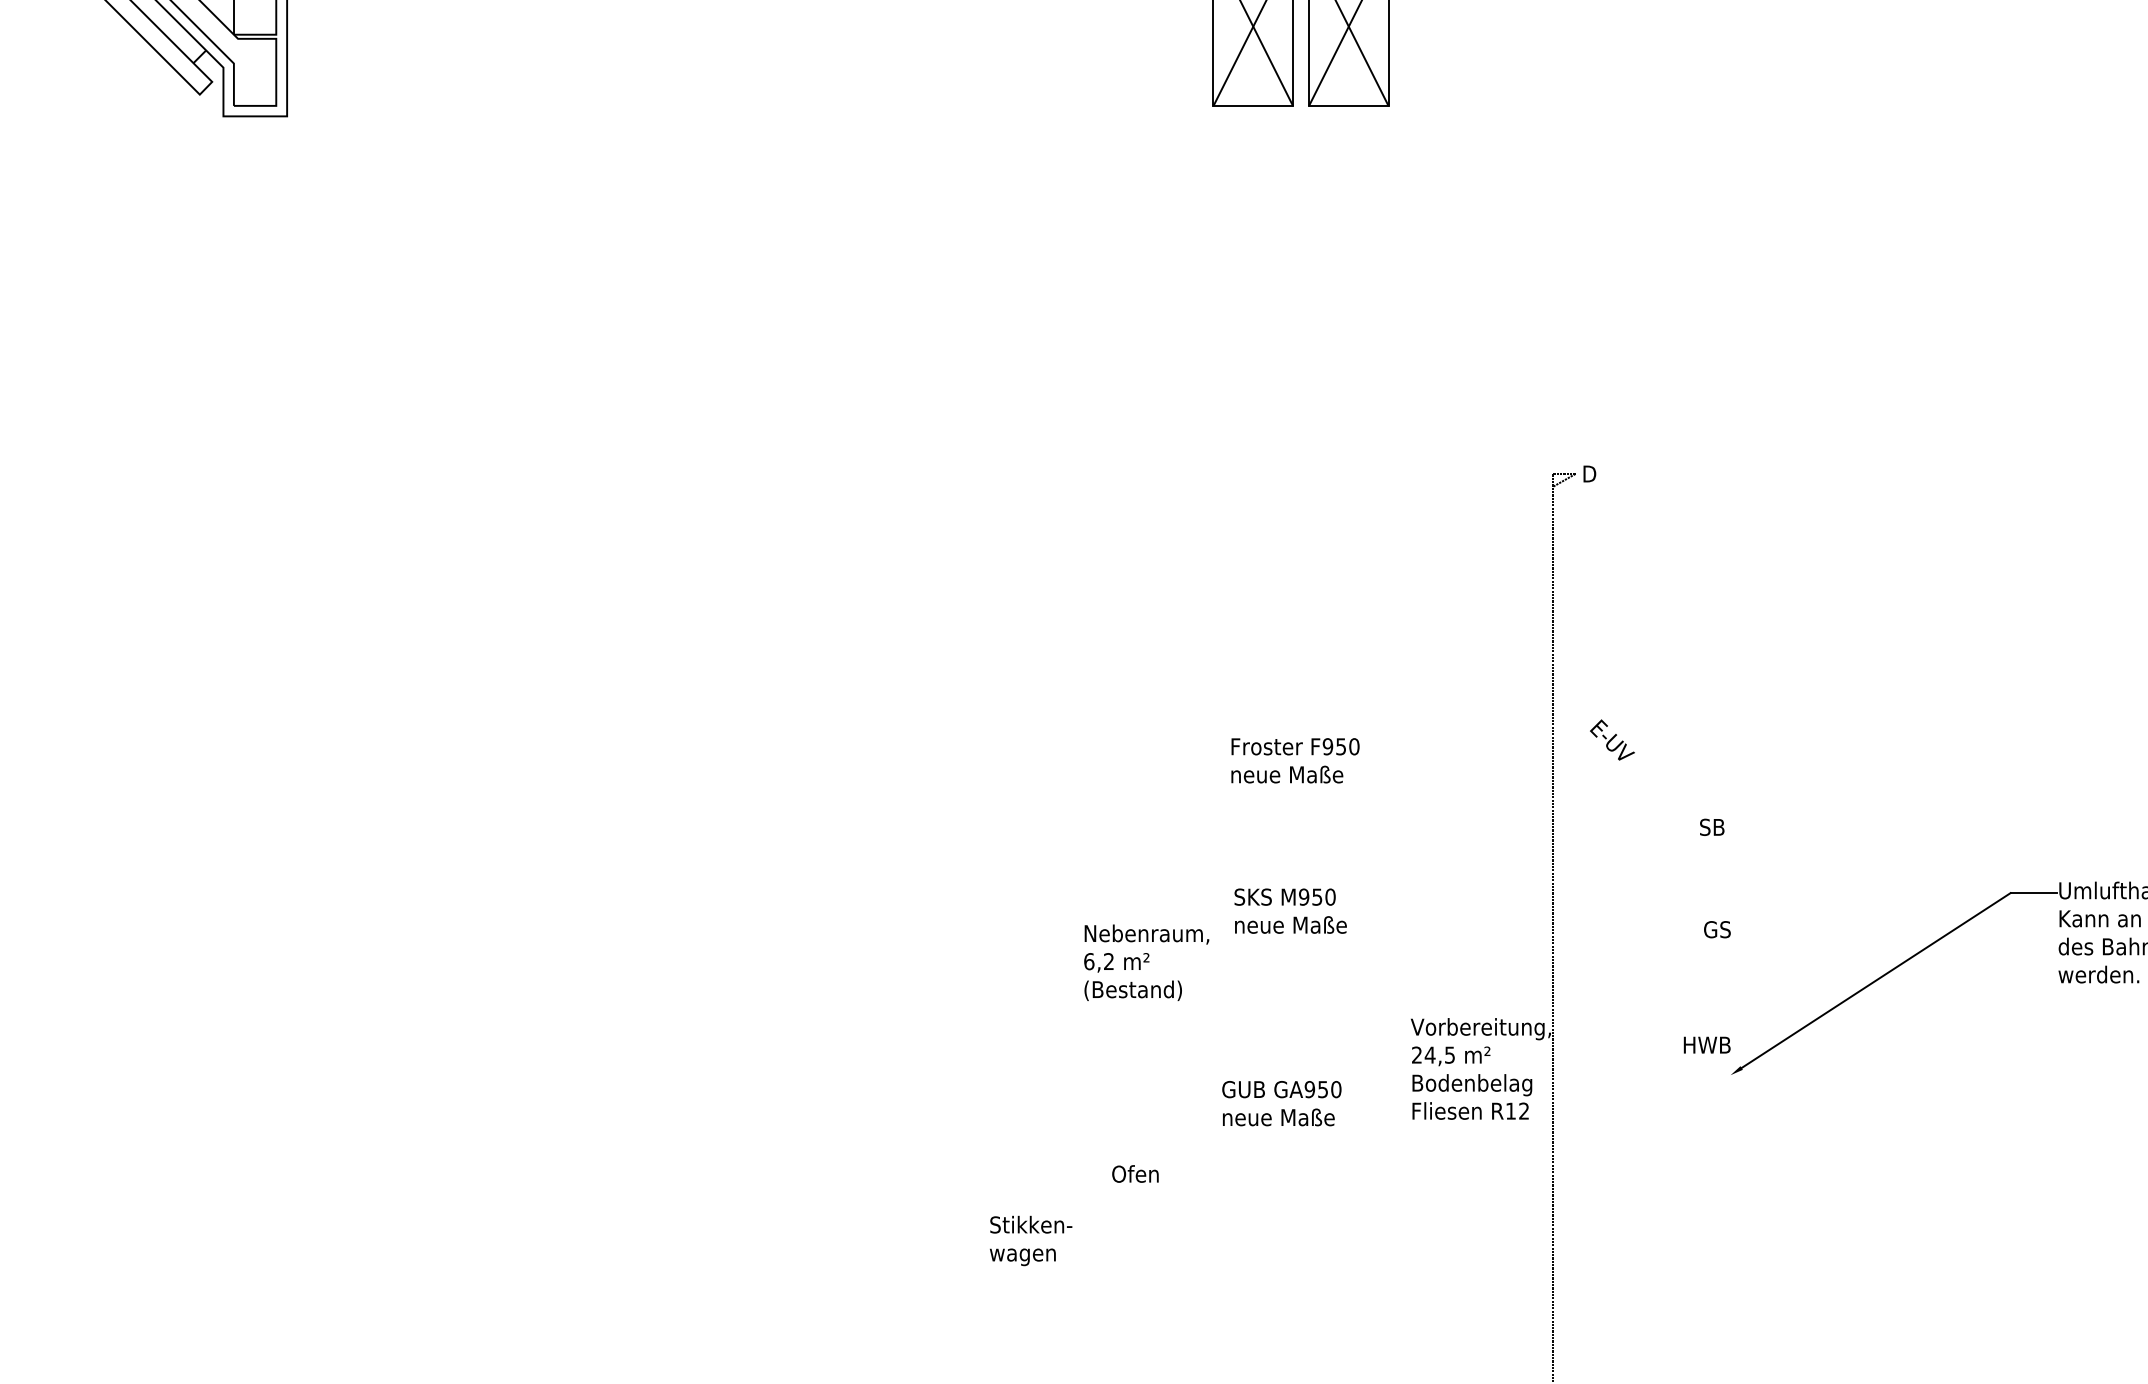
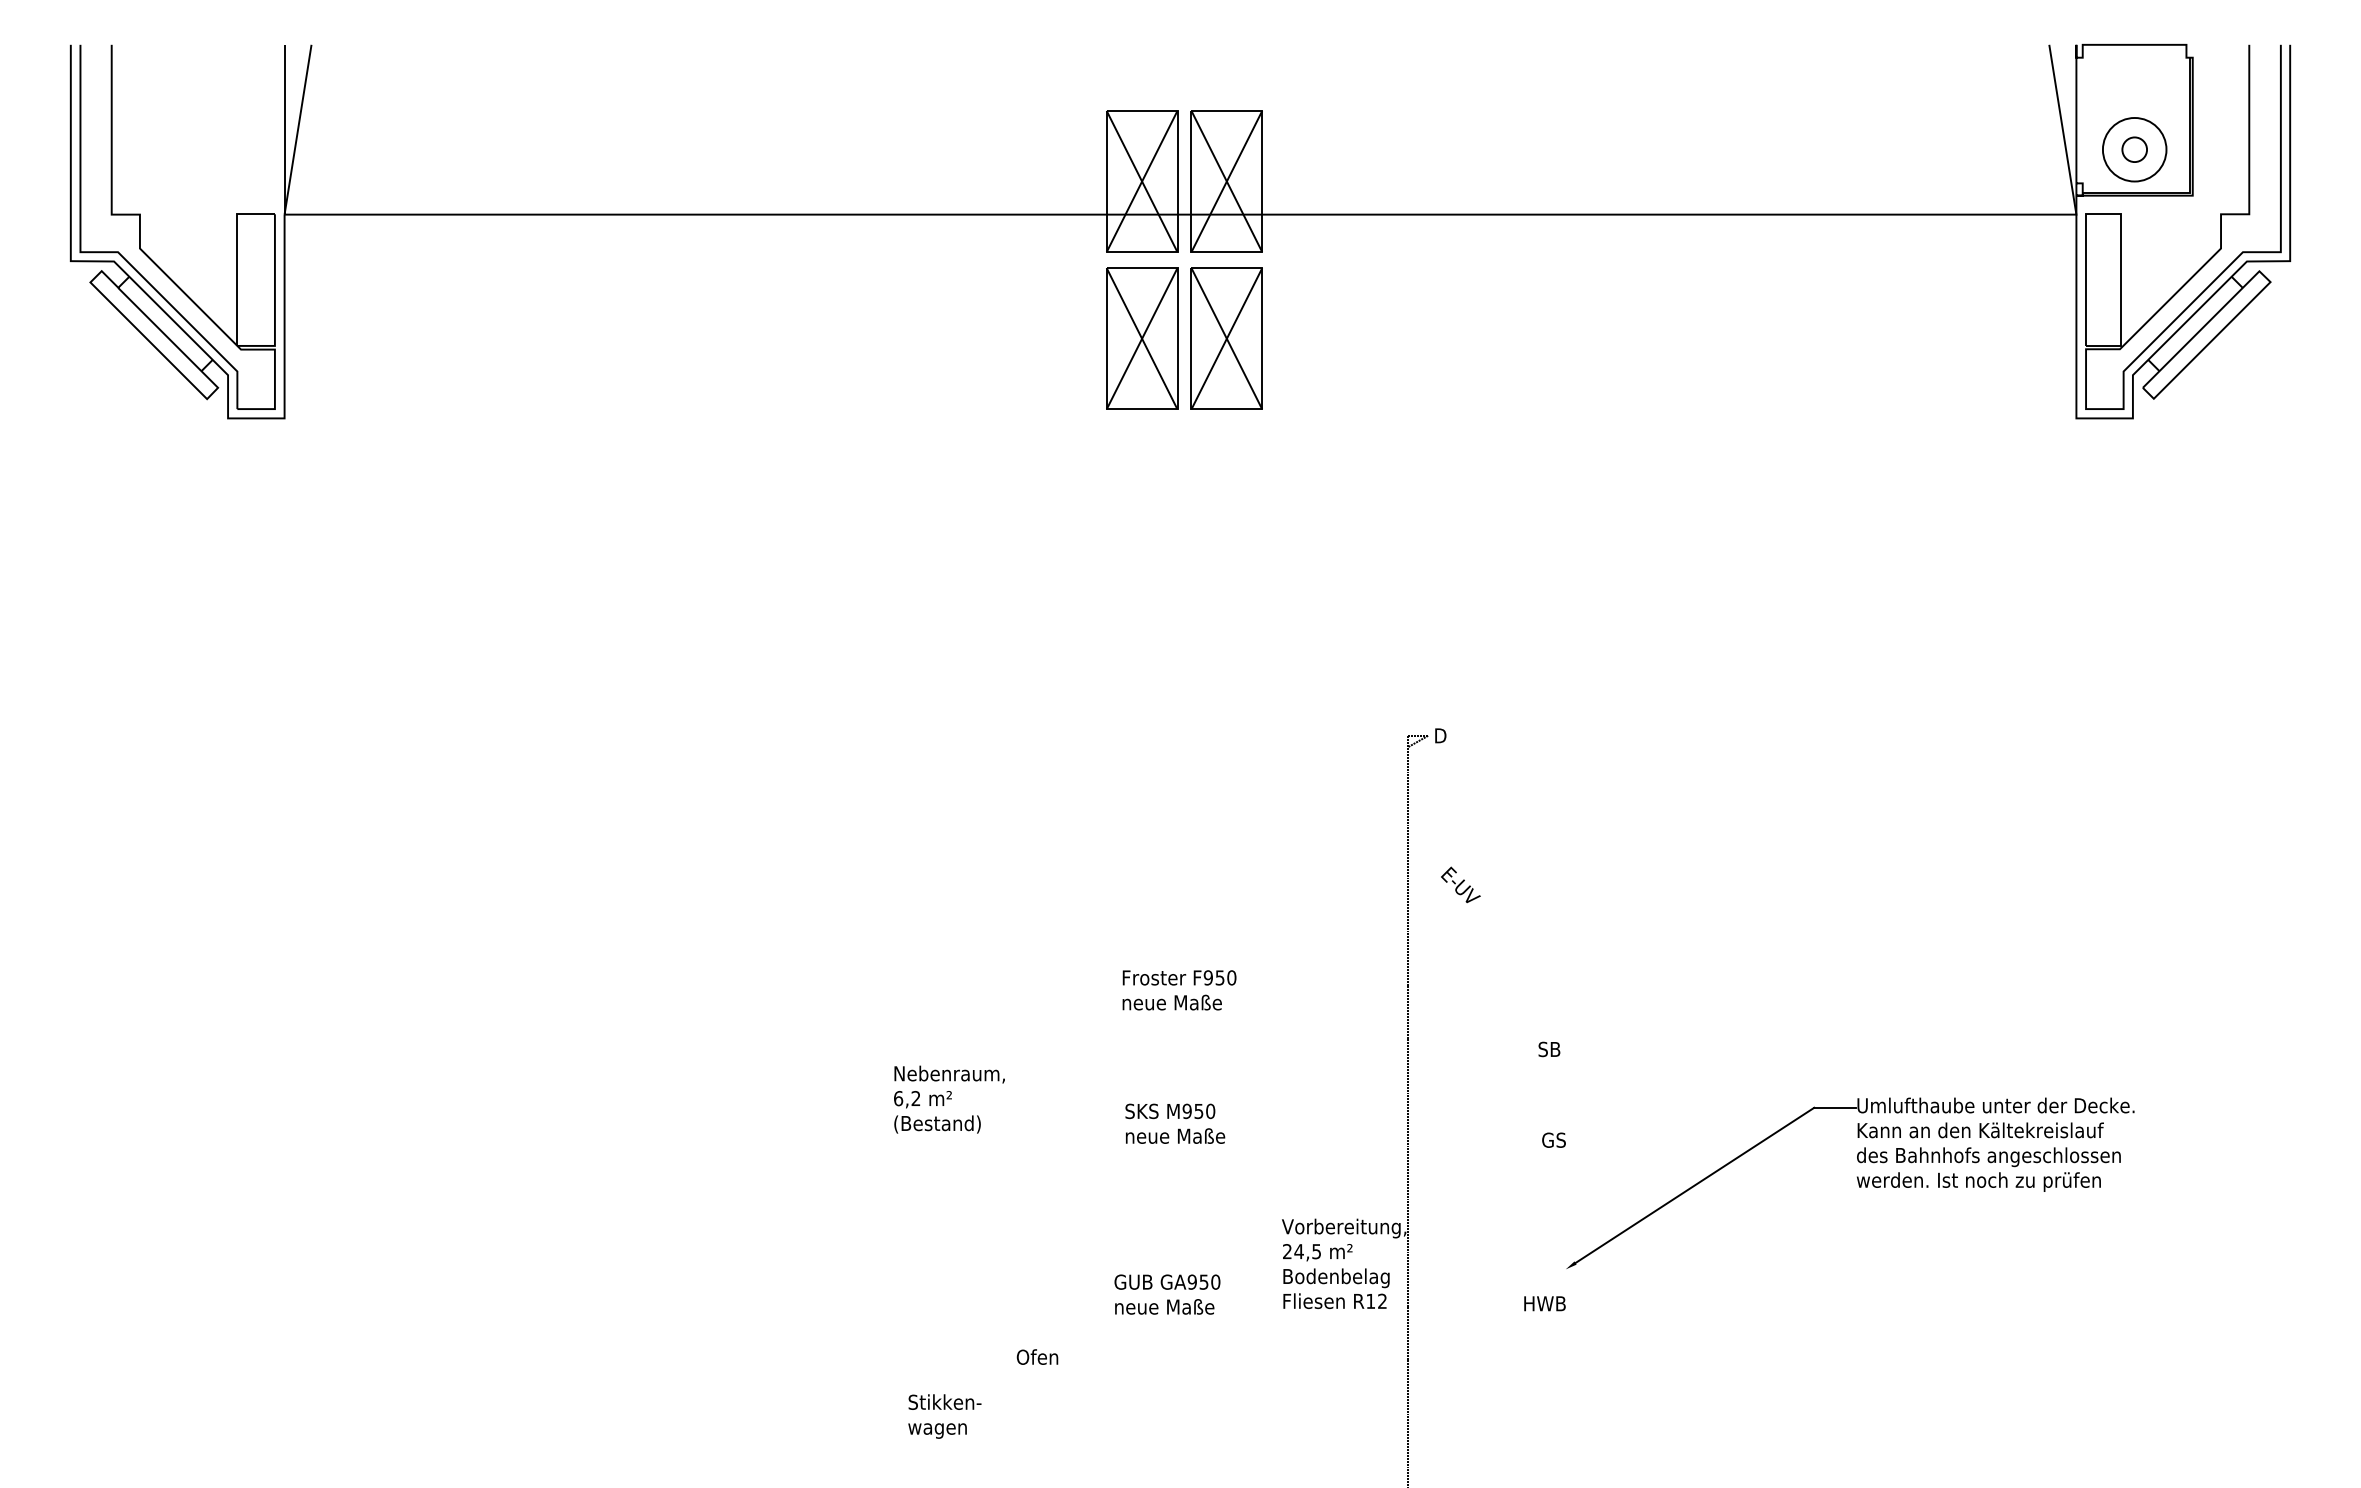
text: (1612, 739) -> (1460, 884), moved
text: (1146, 962) -> (949, 1099), moved
text: (1706, 1044) -> (1544, 1303), moved

